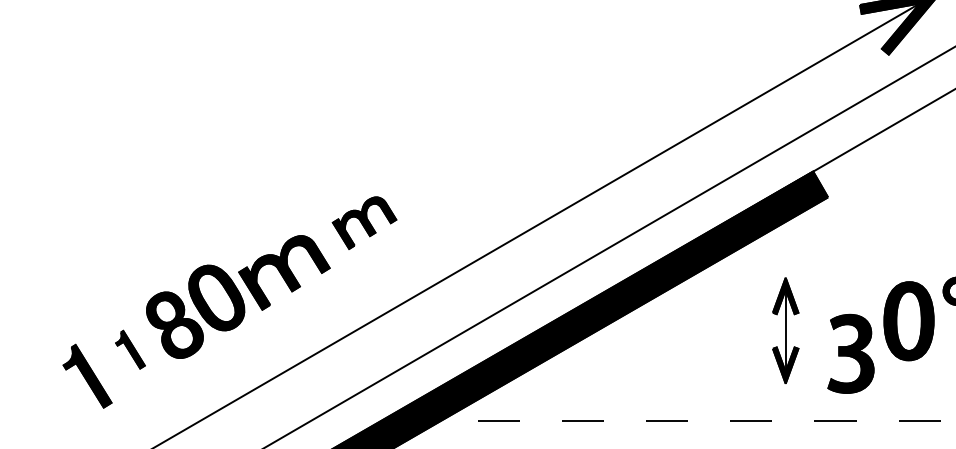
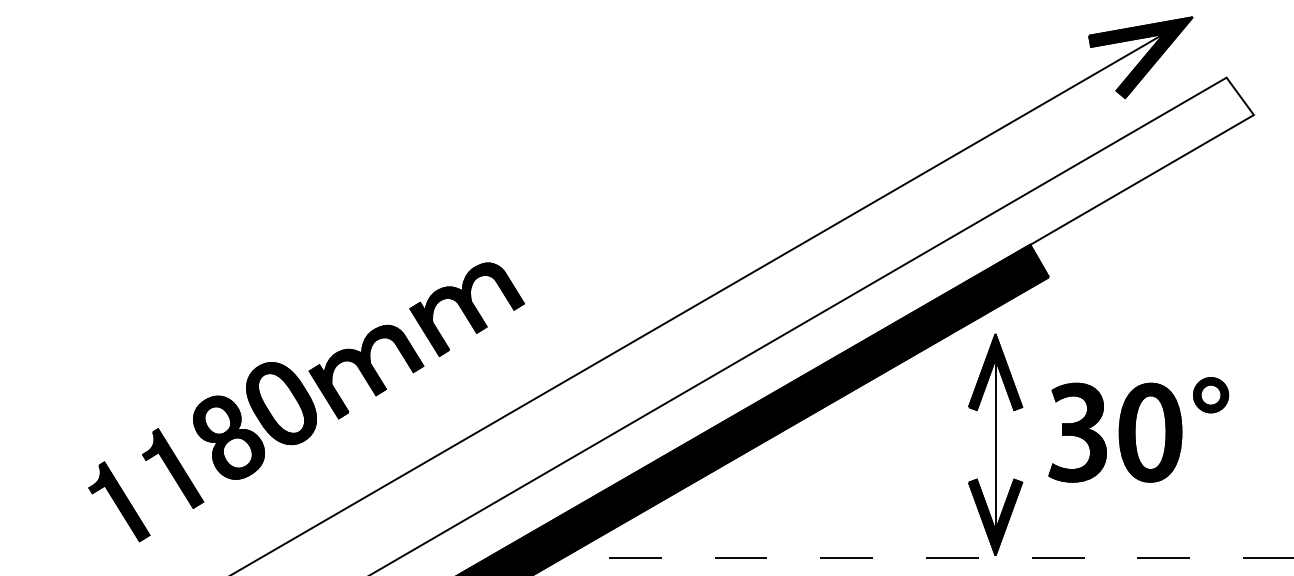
part: (364, 223) -> (466, 309), size x1.43
part: (785, 330) -> (995, 444), size x1.67
part: (130, 349) -> (173, 468), size x1.67
part: (850, 353) -> (1077, 432), moved

